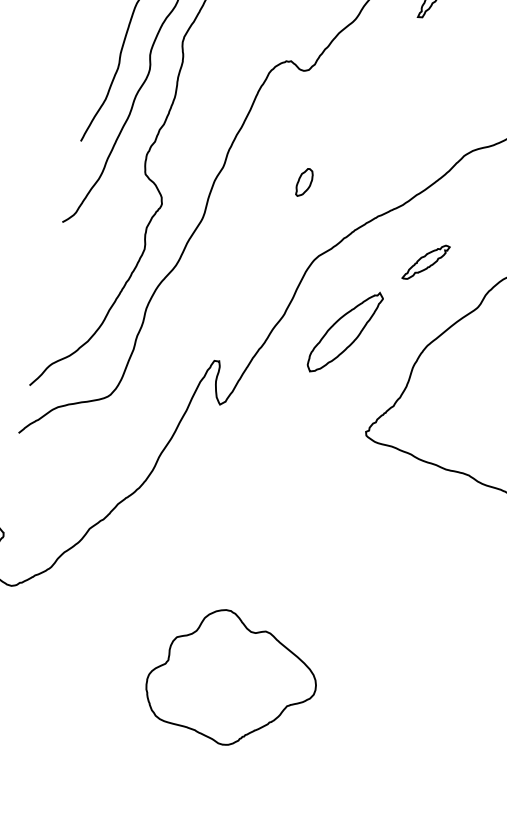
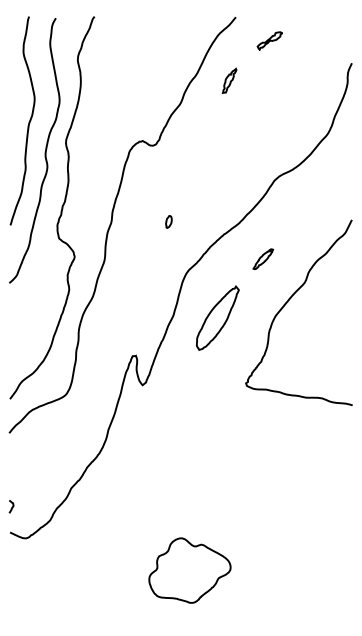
part: (304, 181) -> (168, 221), size x0.6
part: (426, 262) -> (263, 259), size x0.7
part: (231, 678) -> (189, 570), size x0.7

